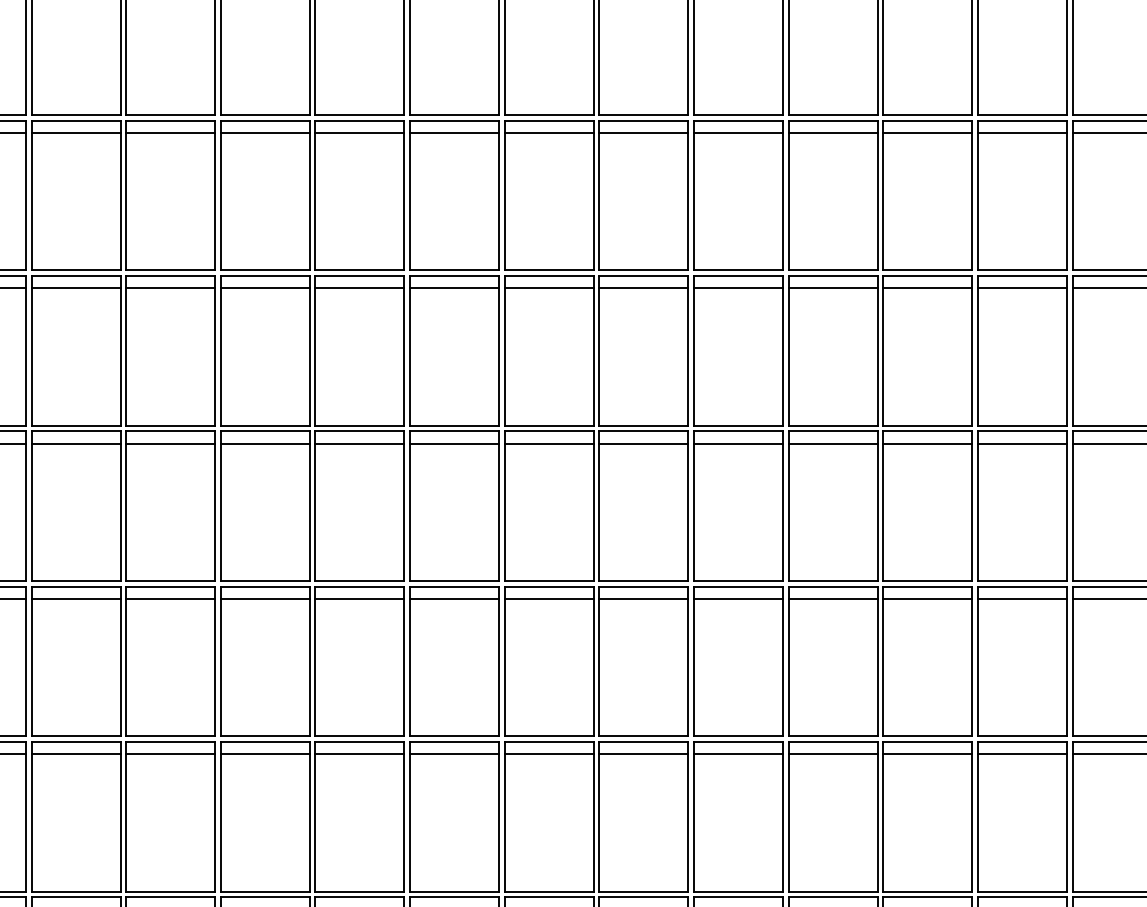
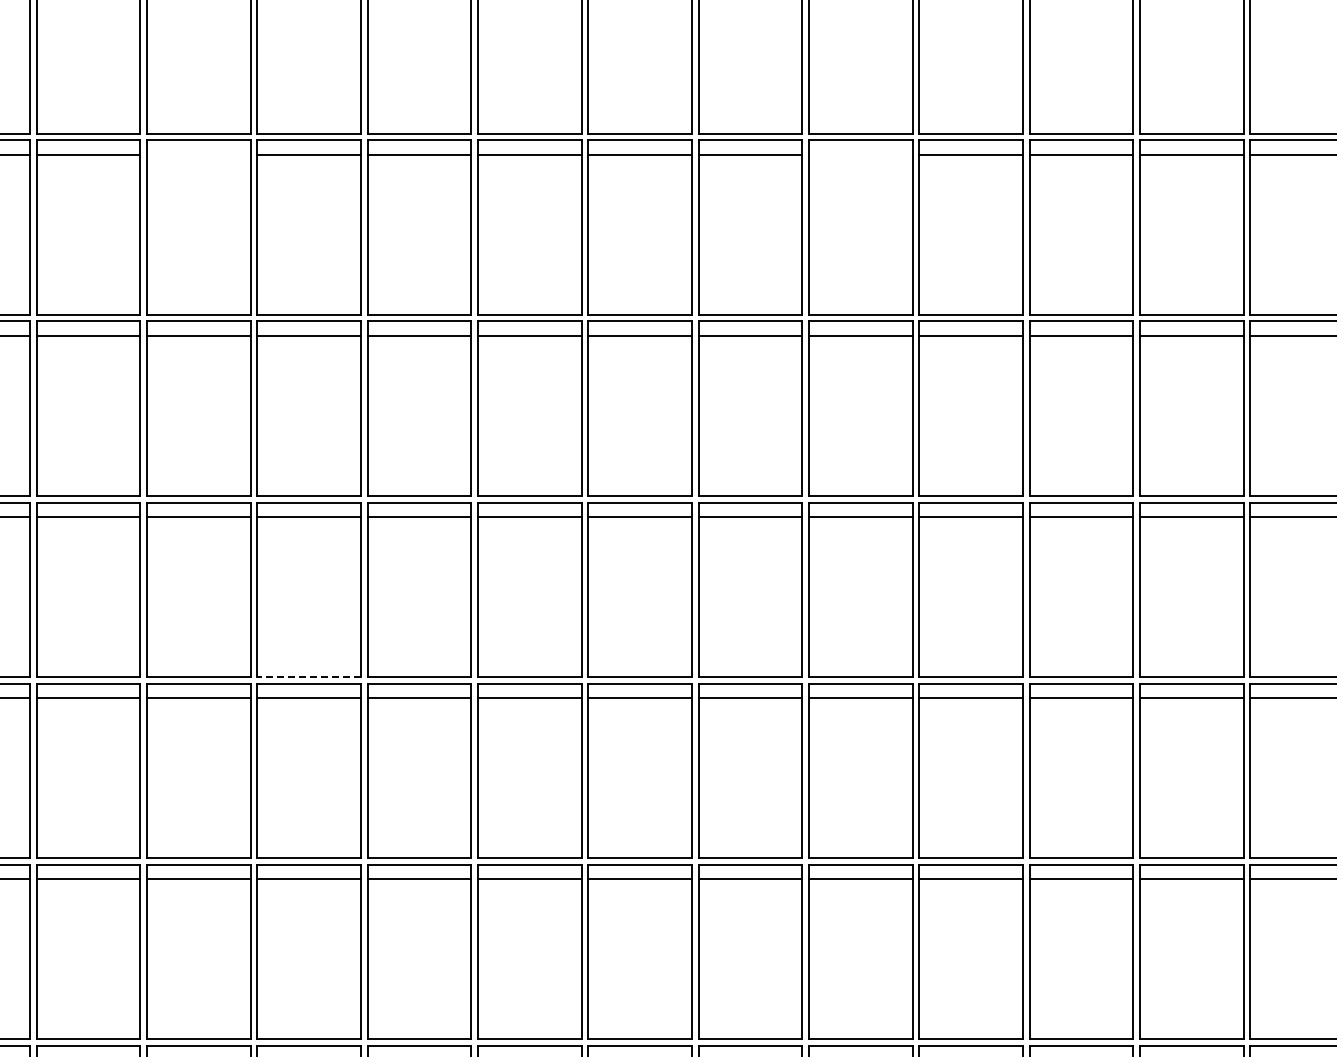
line: (170, 132) -> (198, 154), removed
line: (738, 132) -> (860, 154), removed
line: (265, 581) -> (309, 677), solid -> dashed

